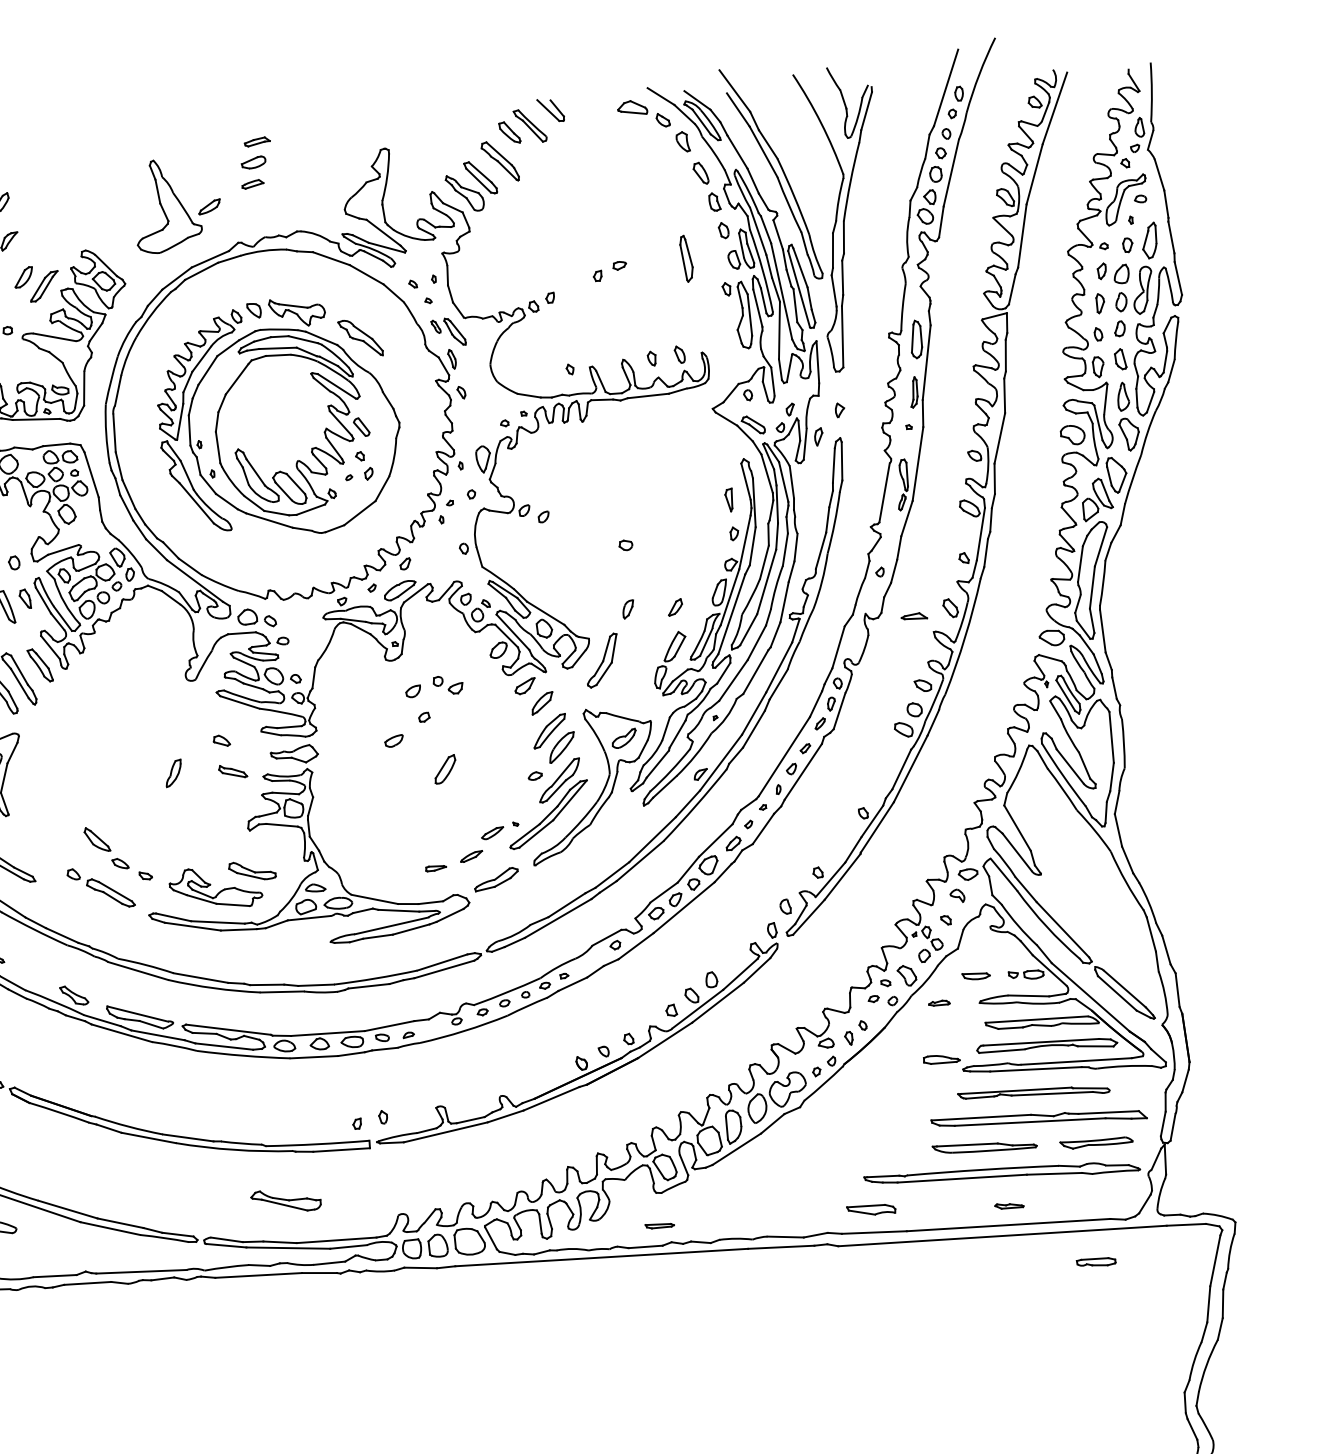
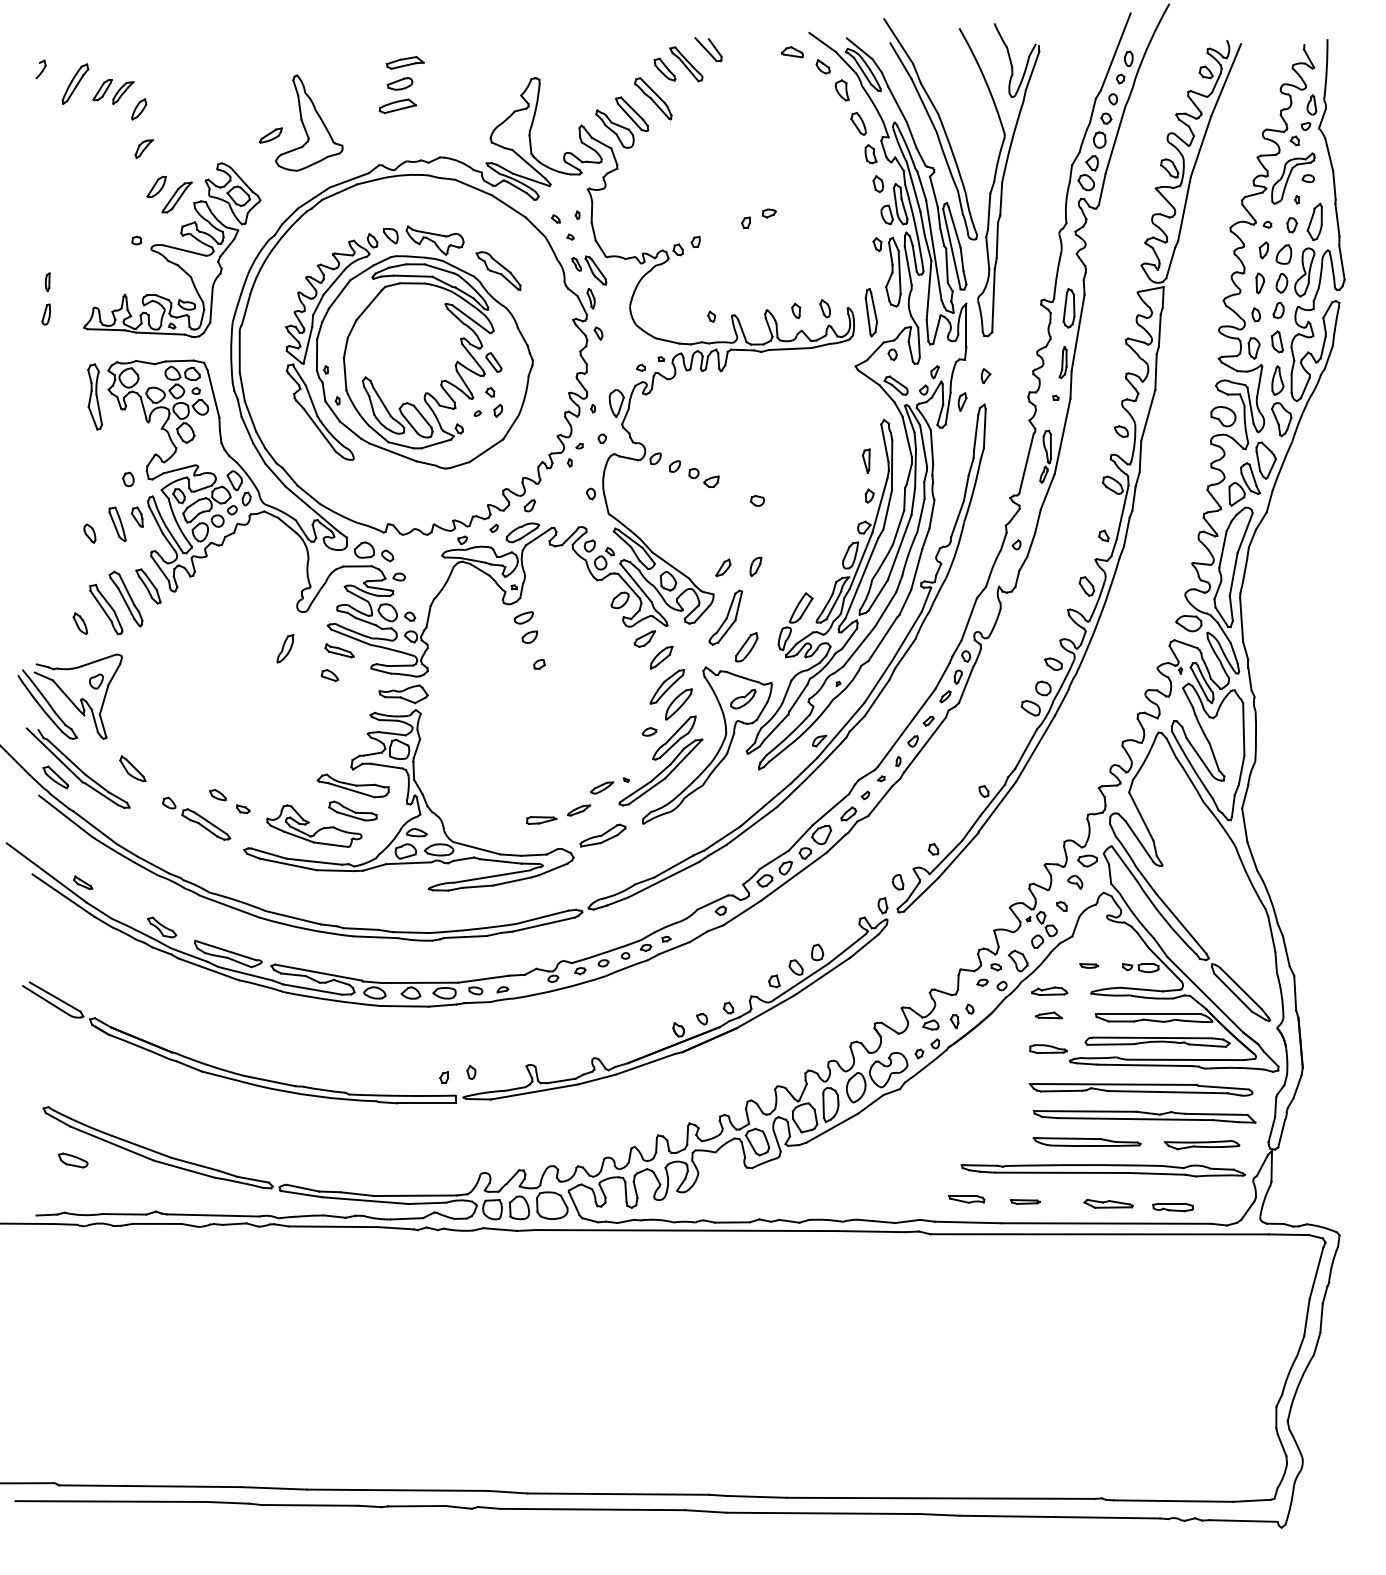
part: (631, 108) -> (791, 52), size x0.71
part: (256, 141) -> (404, 62), size x1.43
part: (252, 183) -> (397, 105), size x1.67
part: (209, 206) -> (270, 135), moved
part: (685, 258) -> (870, 312), moved
part: (675, 607) -> (723, 567), moved
part: (913, 616) -> (1048, 1015), moved
part: (447, 684) -> (703, 477), moved
part: (393, 740) -> (523, 617), moved
part: (445, 769) -> (746, 647), moved
part: (232, 771) -> (339, 650), moved
part: (173, 773) -> (285, 648), moved
part: (96, 839) -> (132, 768), moved
part: (435, 868) -> (541, 820), size x1.43
part: (975, 975) -> (1088, 965), size x0.62
part: (939, 1002) -> (1049, 990), size x1.67
part: (1033, 1092) -> (1140, 1089), size x1.43
part: (285, 1200) -> (352, 785), moved
part: (1009, 1205) -> (1108, 1203), size x1.67
part: (871, 1210) -> (966, 1199), size x0.71
part: (658, 1225) -> (1024, 1201), moved
part: (1095, 1262) -> (1172, 1207), moved

